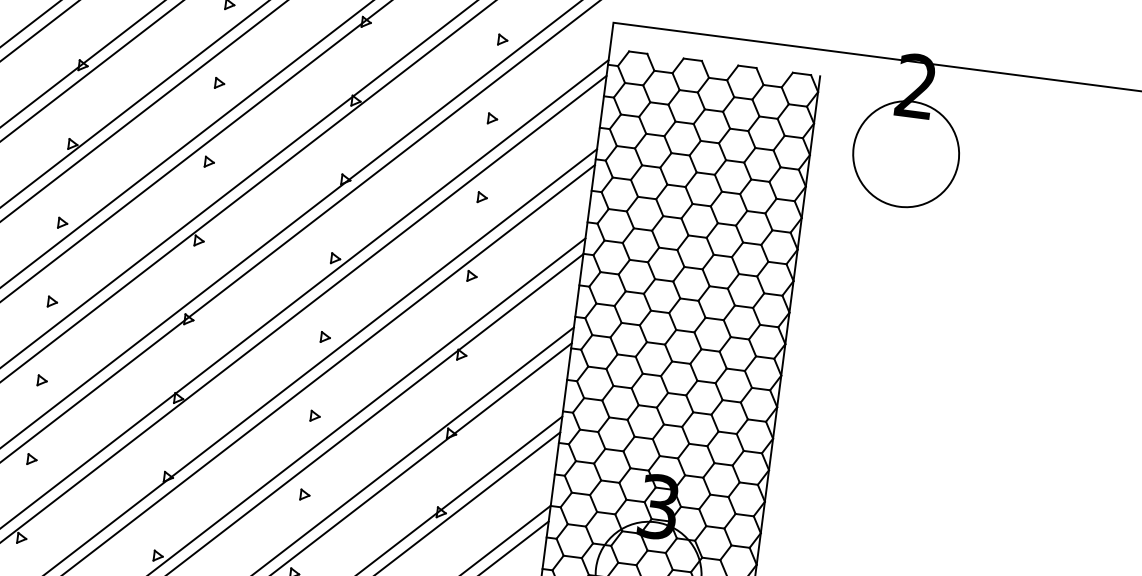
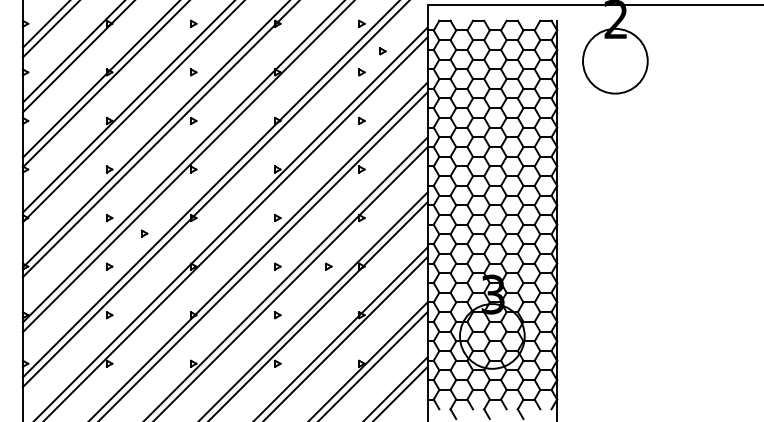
part: (530, 89) -> (382, 51), added
part: (105, 334) -> (144, 233), added
part: (397, 426) -> (328, 266), added

